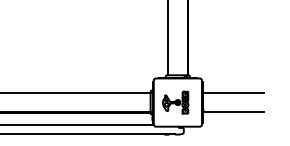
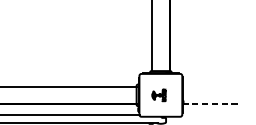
line: (233, 92) -> (210, 86), removed
part: (175, 102) -> (158, 95), size x0.6
line: (233, 112) -> (210, 104), solid -> dashed

